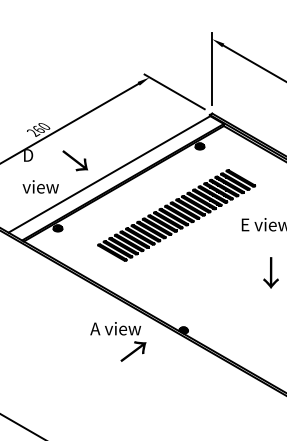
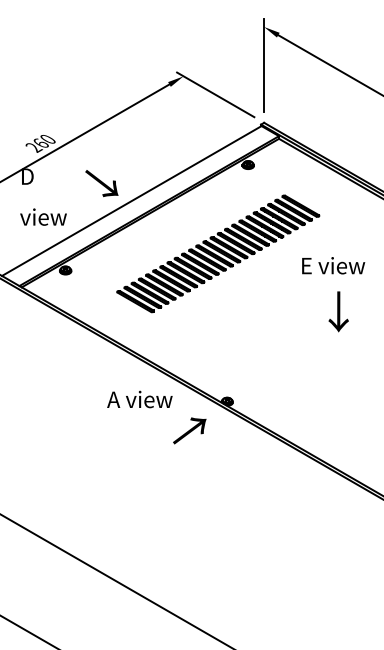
text: (74, 160) -> (101, 183), moved
text: (270, 272) -> (338, 311), moved
text: (133, 351) -> (189, 430), moved

